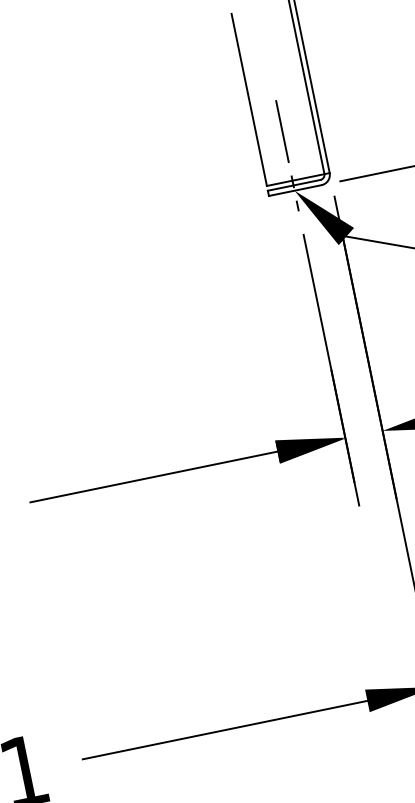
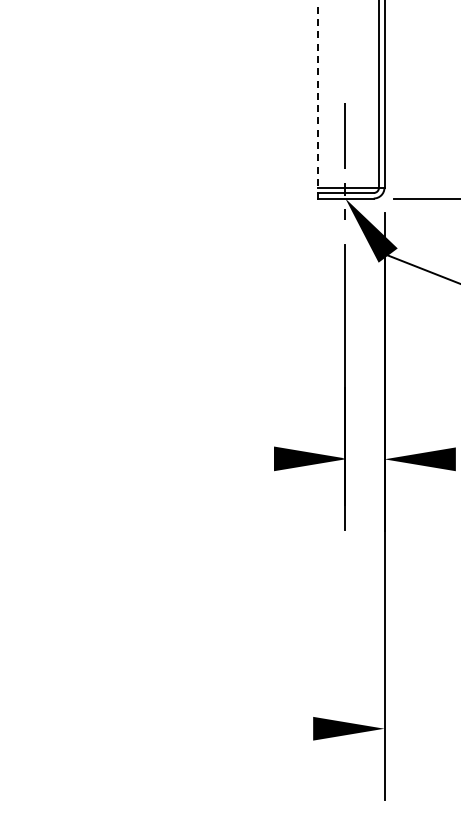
line: (249, 99) -> (318, 97), solid -> dashed
line: (154, 476) -> (144, 458), removed
line: (225, 729) -> (163, 728), removed

